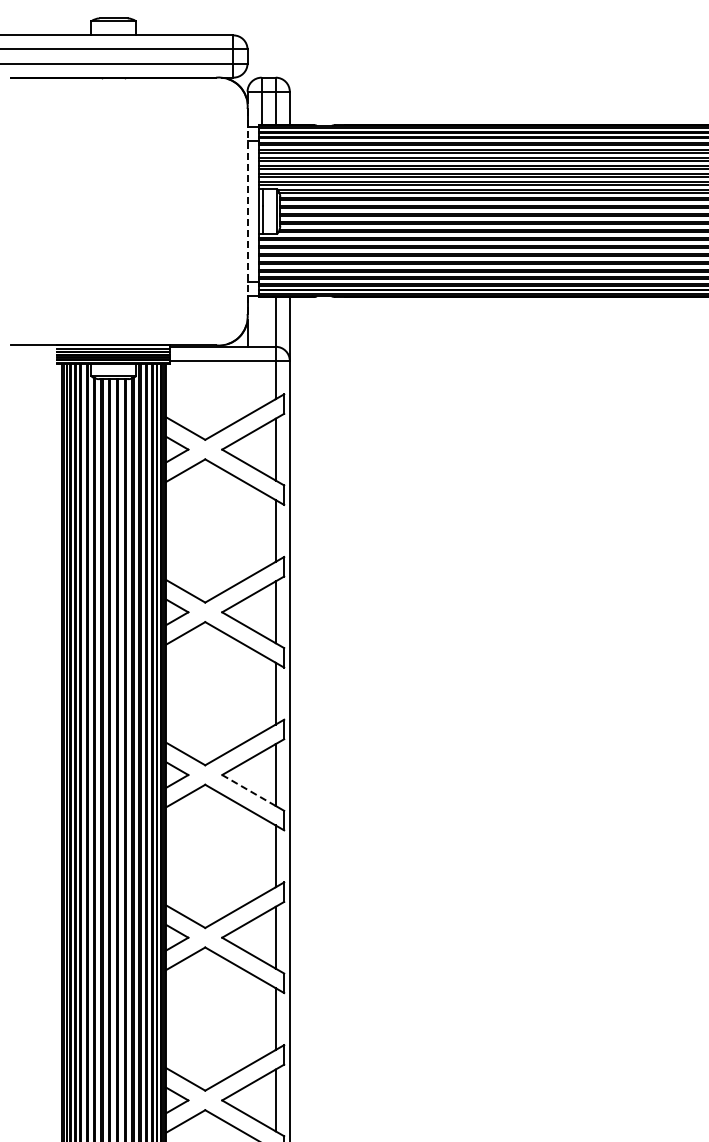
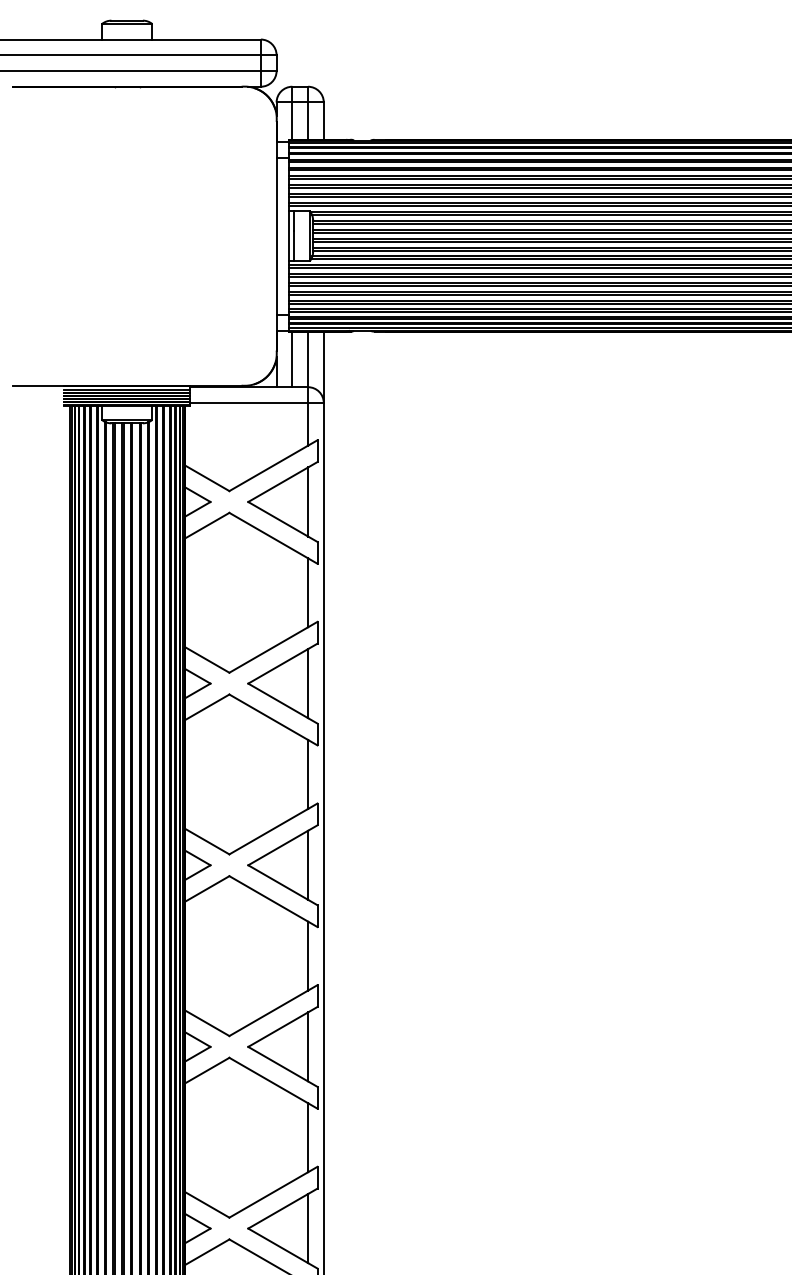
line: (247, 212) -> (276, 237), dashed -> solid
line: (261, 321) -> (292, 358), added
line: (248, 790) -> (277, 882), dashed -> solid

